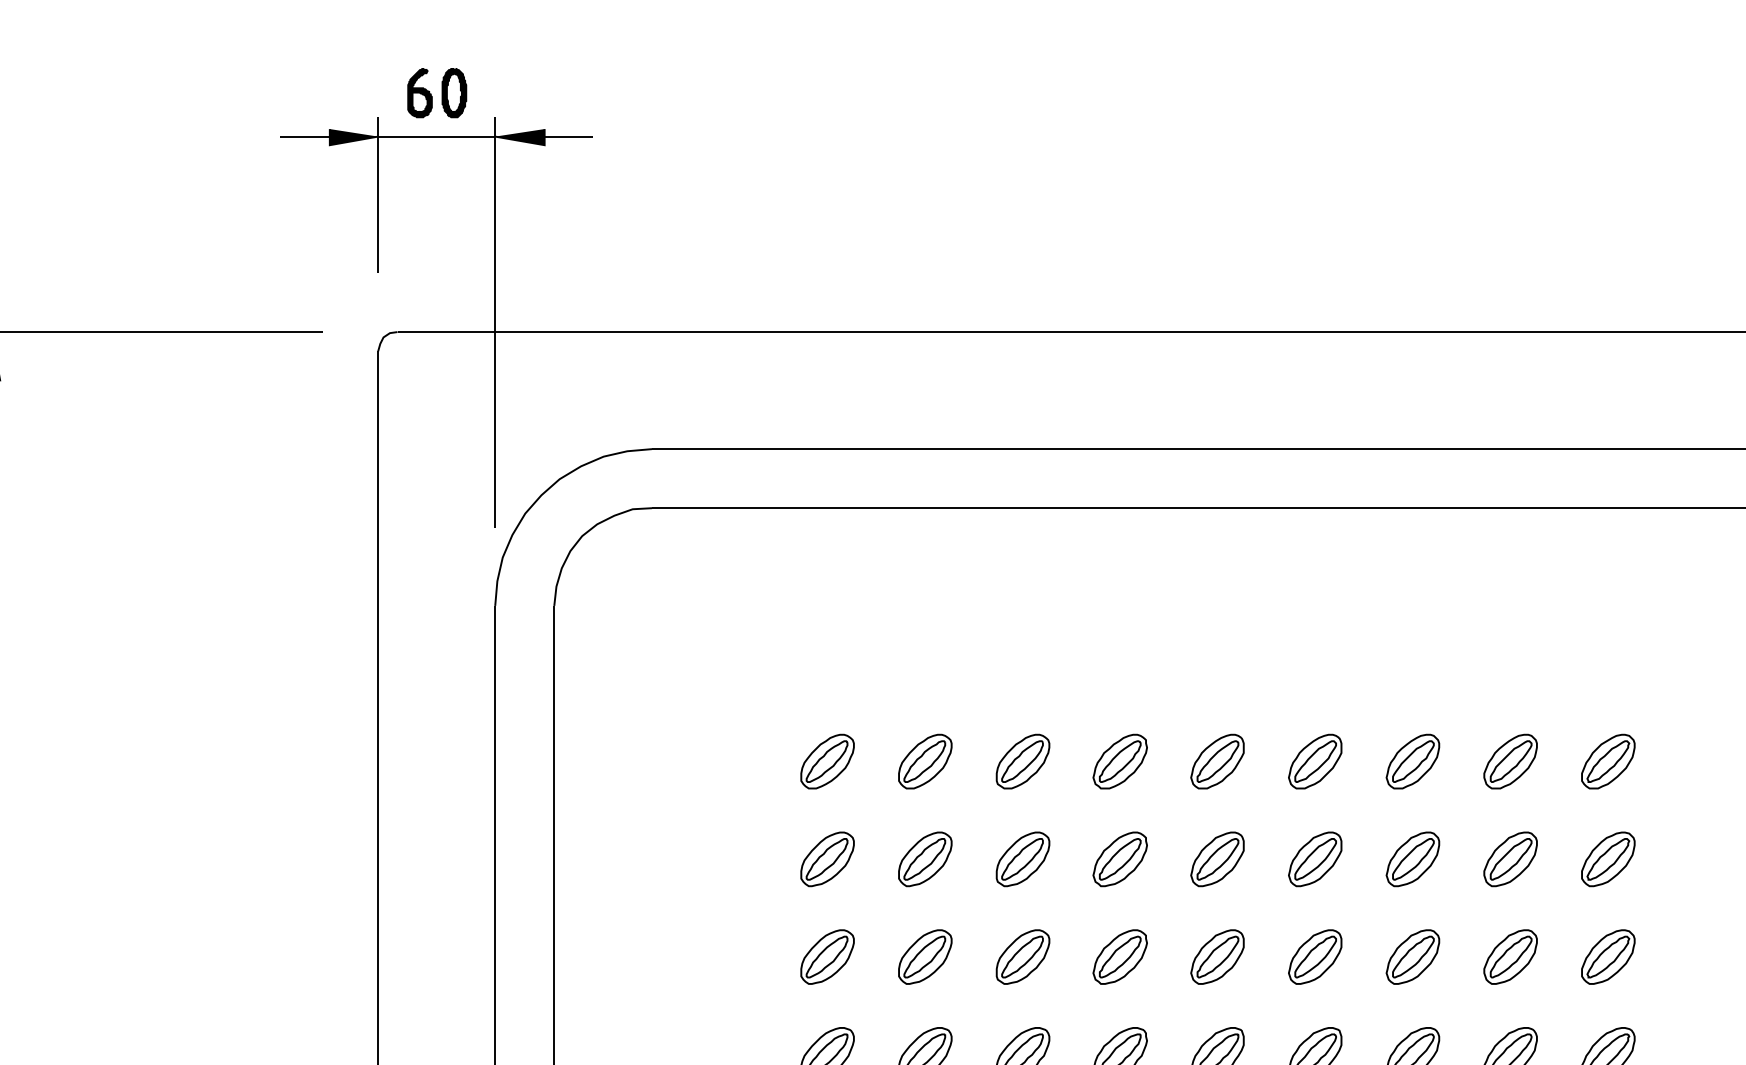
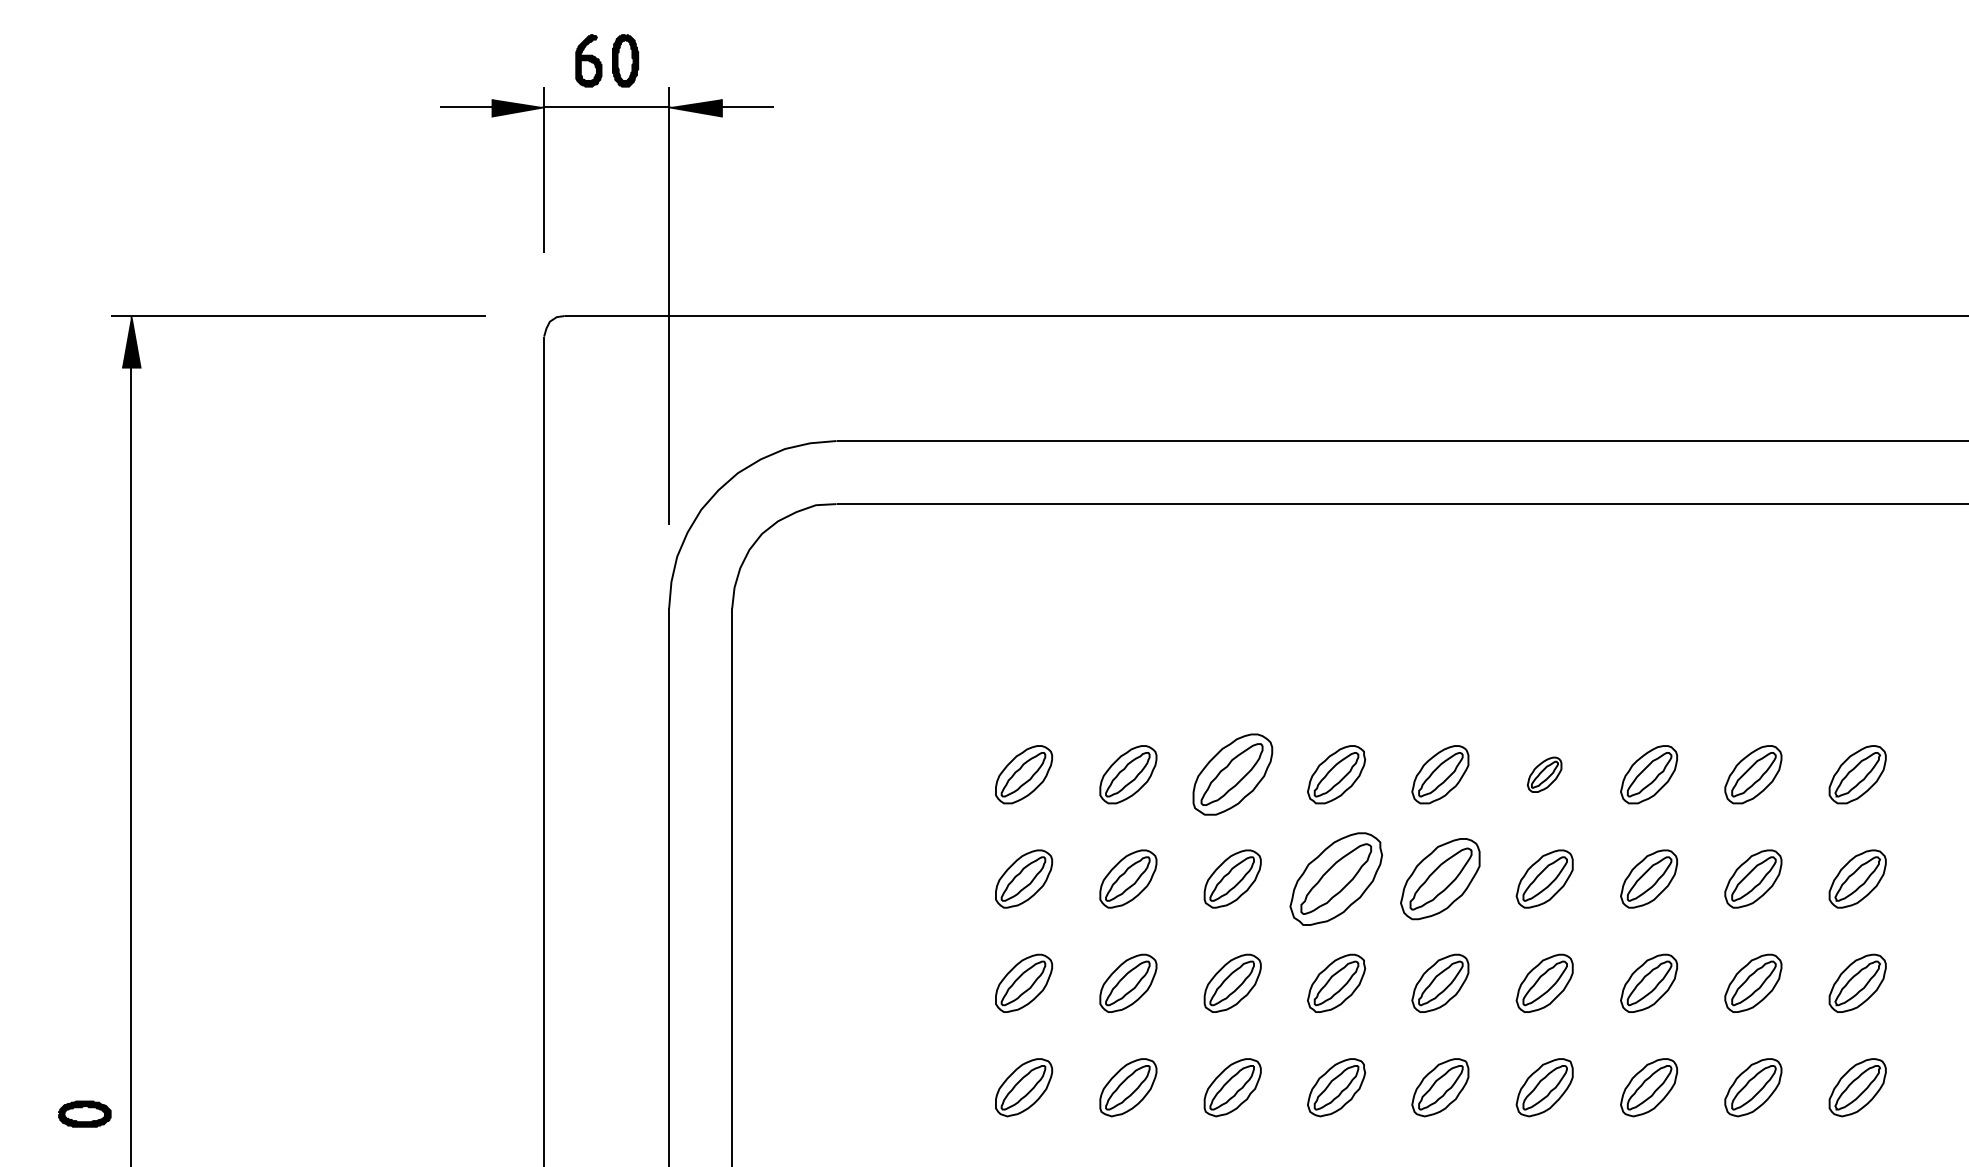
part: (1022, 761) -> (1232, 774), size x1.4
part: (1314, 761) -> (1544, 774), size x0.6
part: (1120, 858) -> (1336, 878), size x1.6
part: (1217, 858) -> (1440, 878), size x1.4

